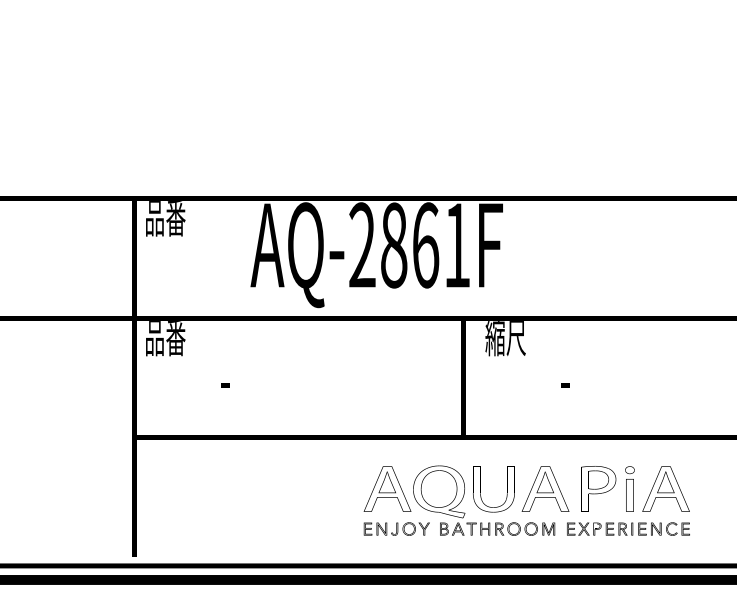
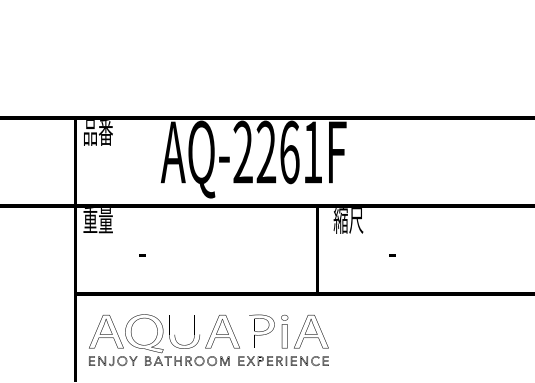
text: (393, 245) -> (266, 152), AQ-2861F -> AQ-2261F
text: (165, 338) -> (98, 220), 品番 -> 重量
part: (526, 500) -> (208, 340), moved

